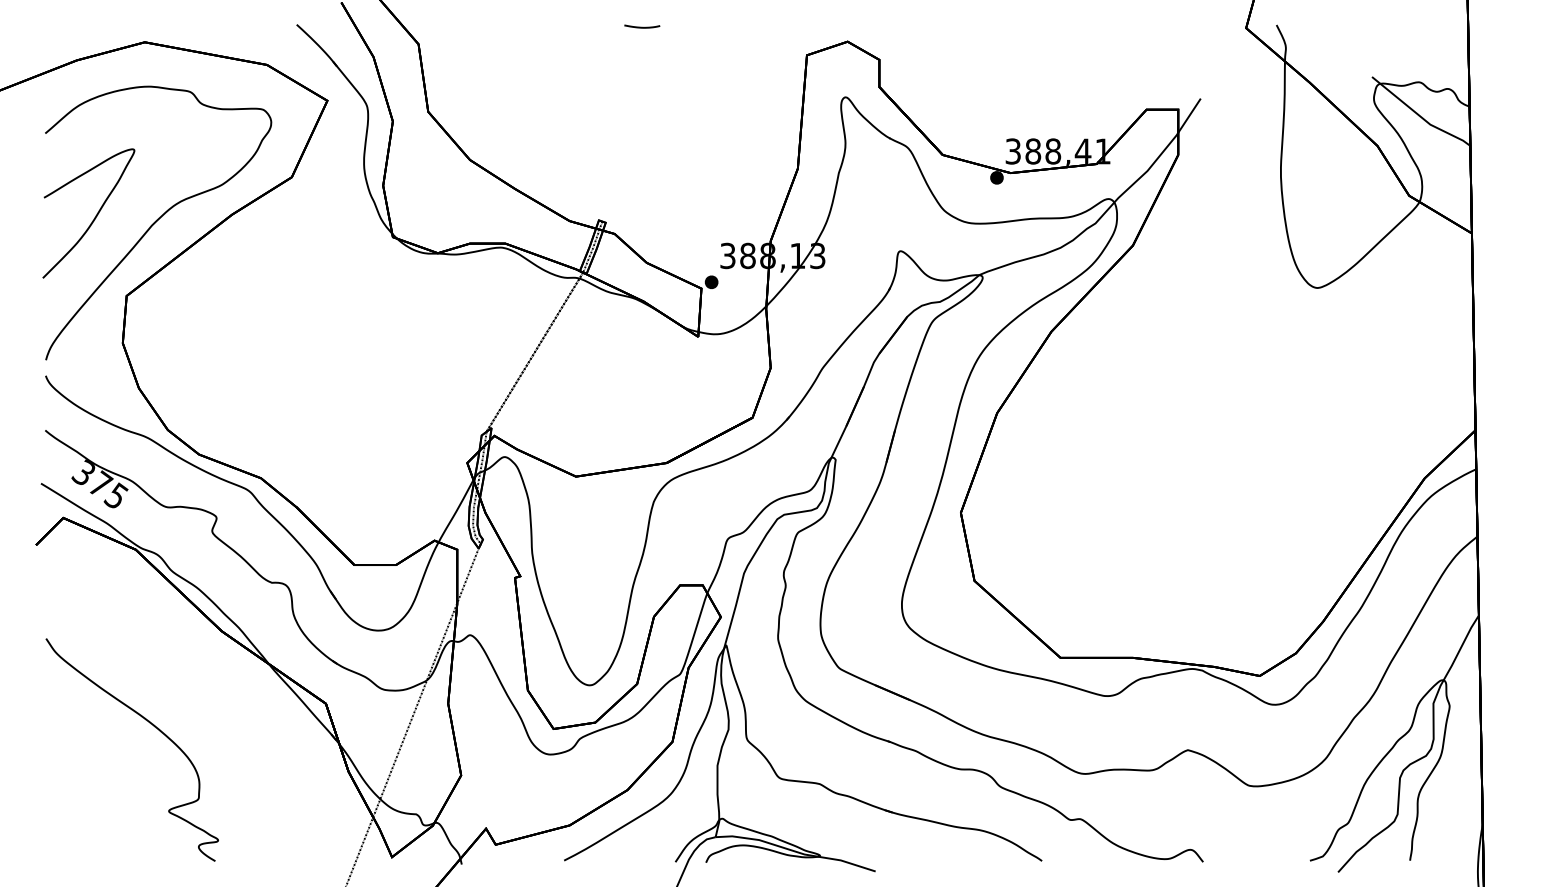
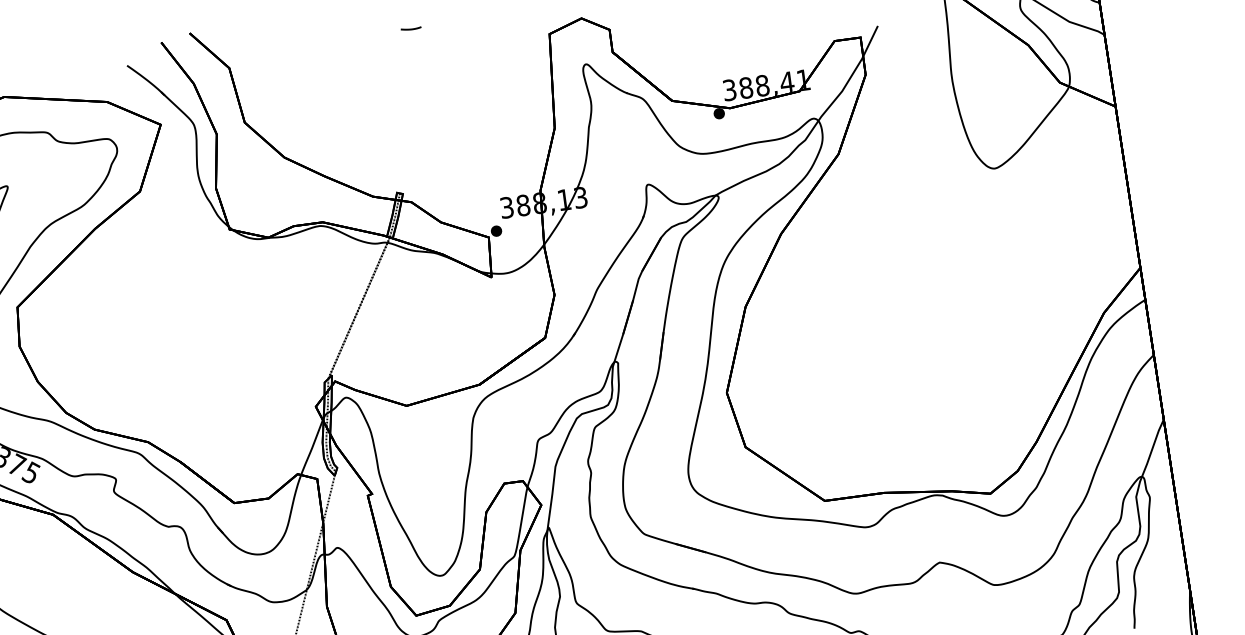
part: (642, 26) -> (411, 28), size x0.7

